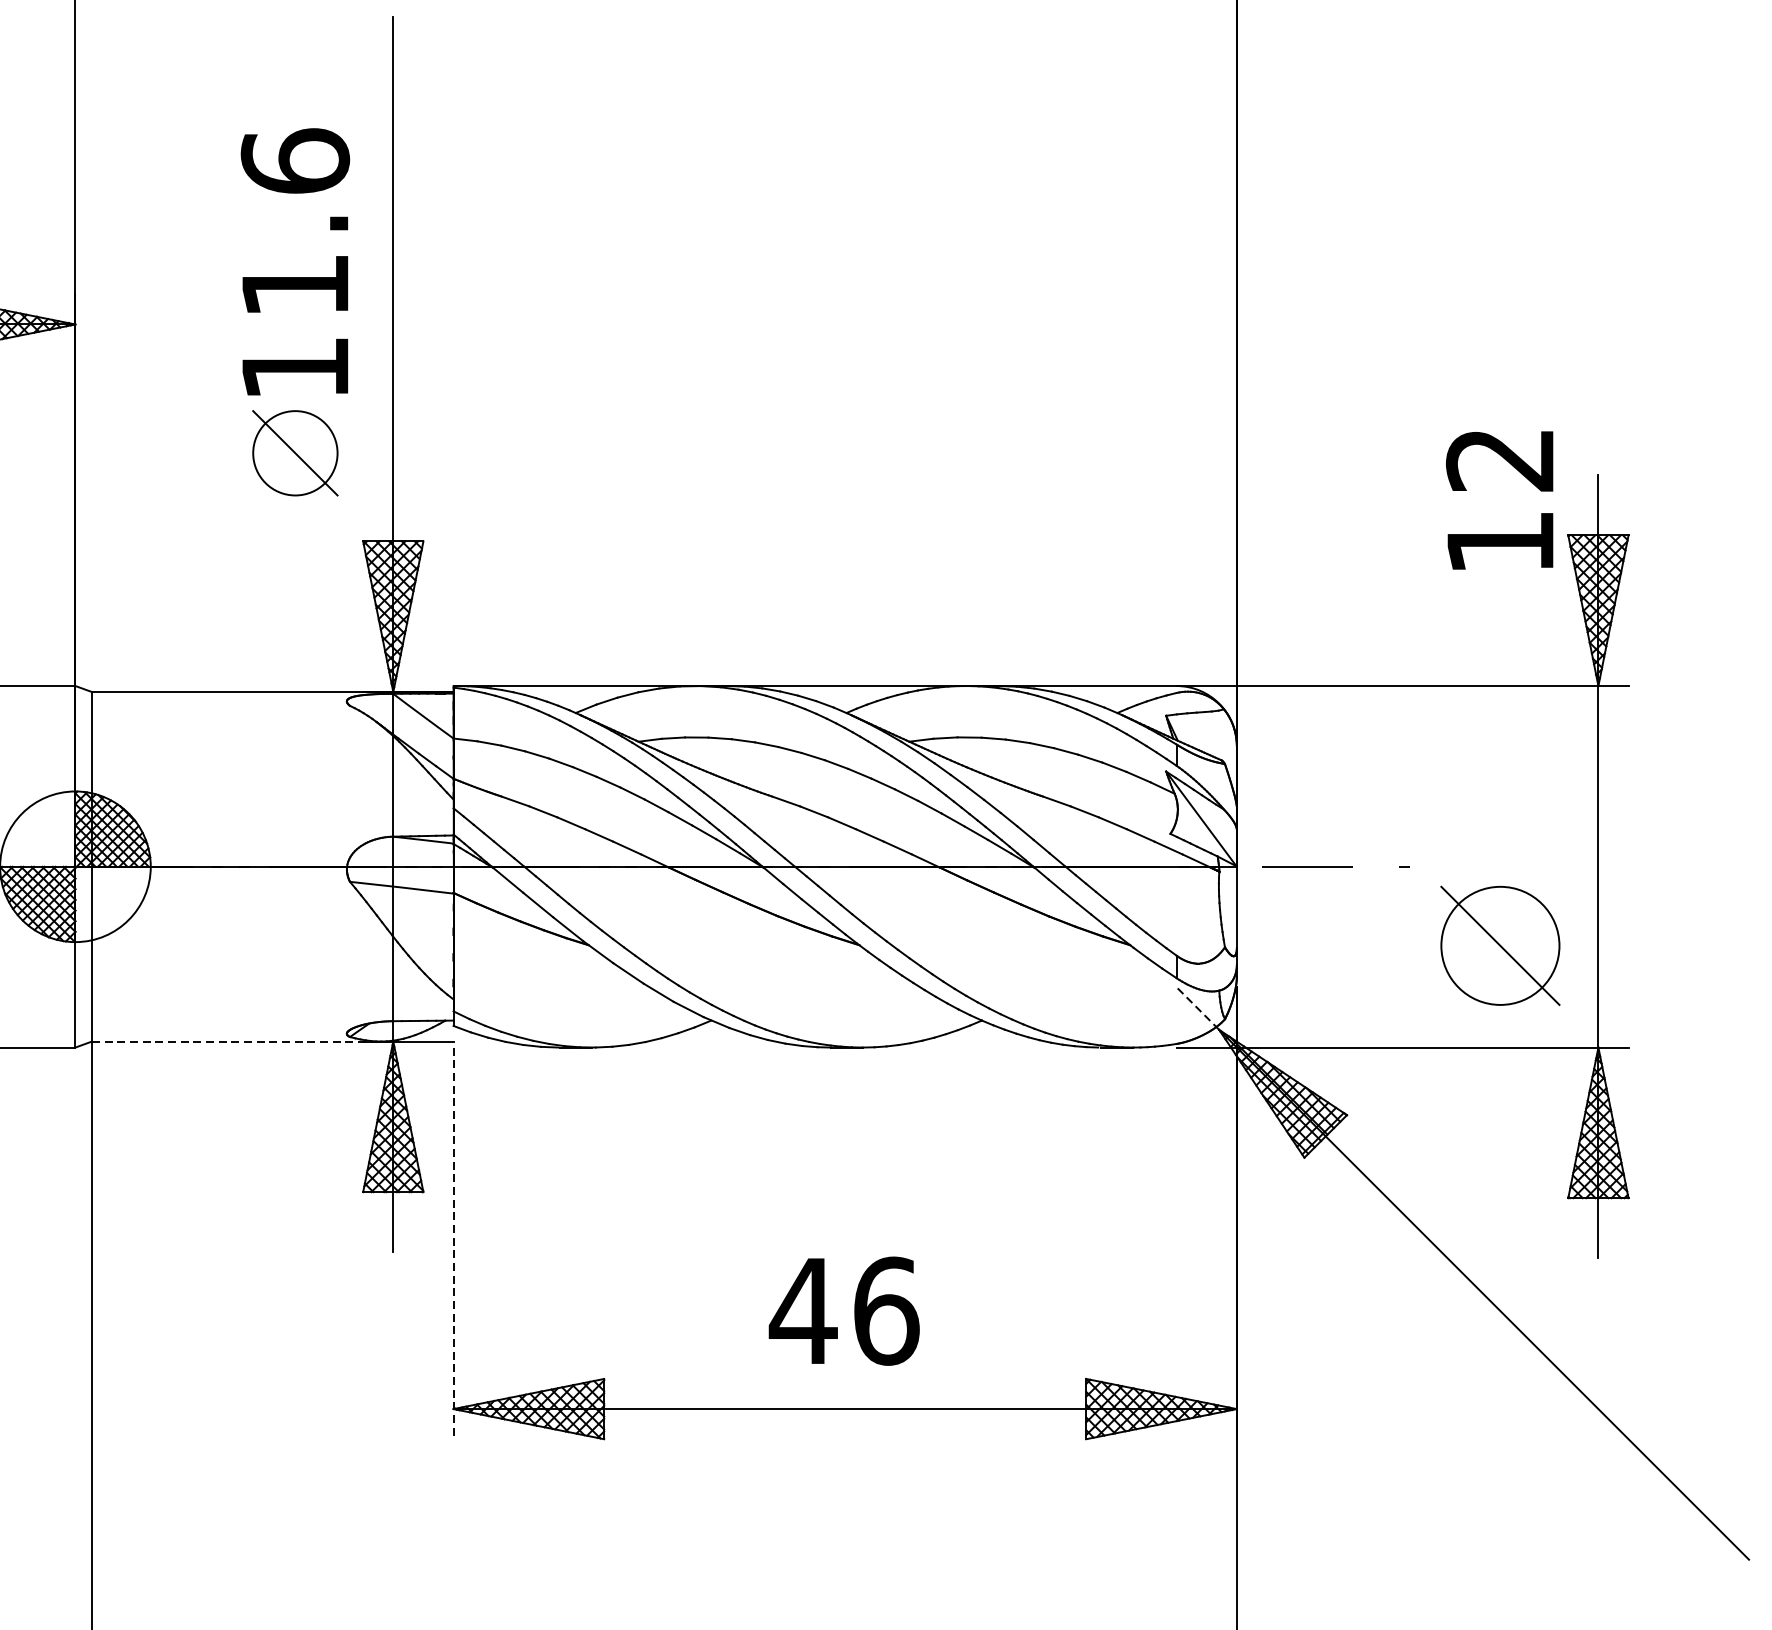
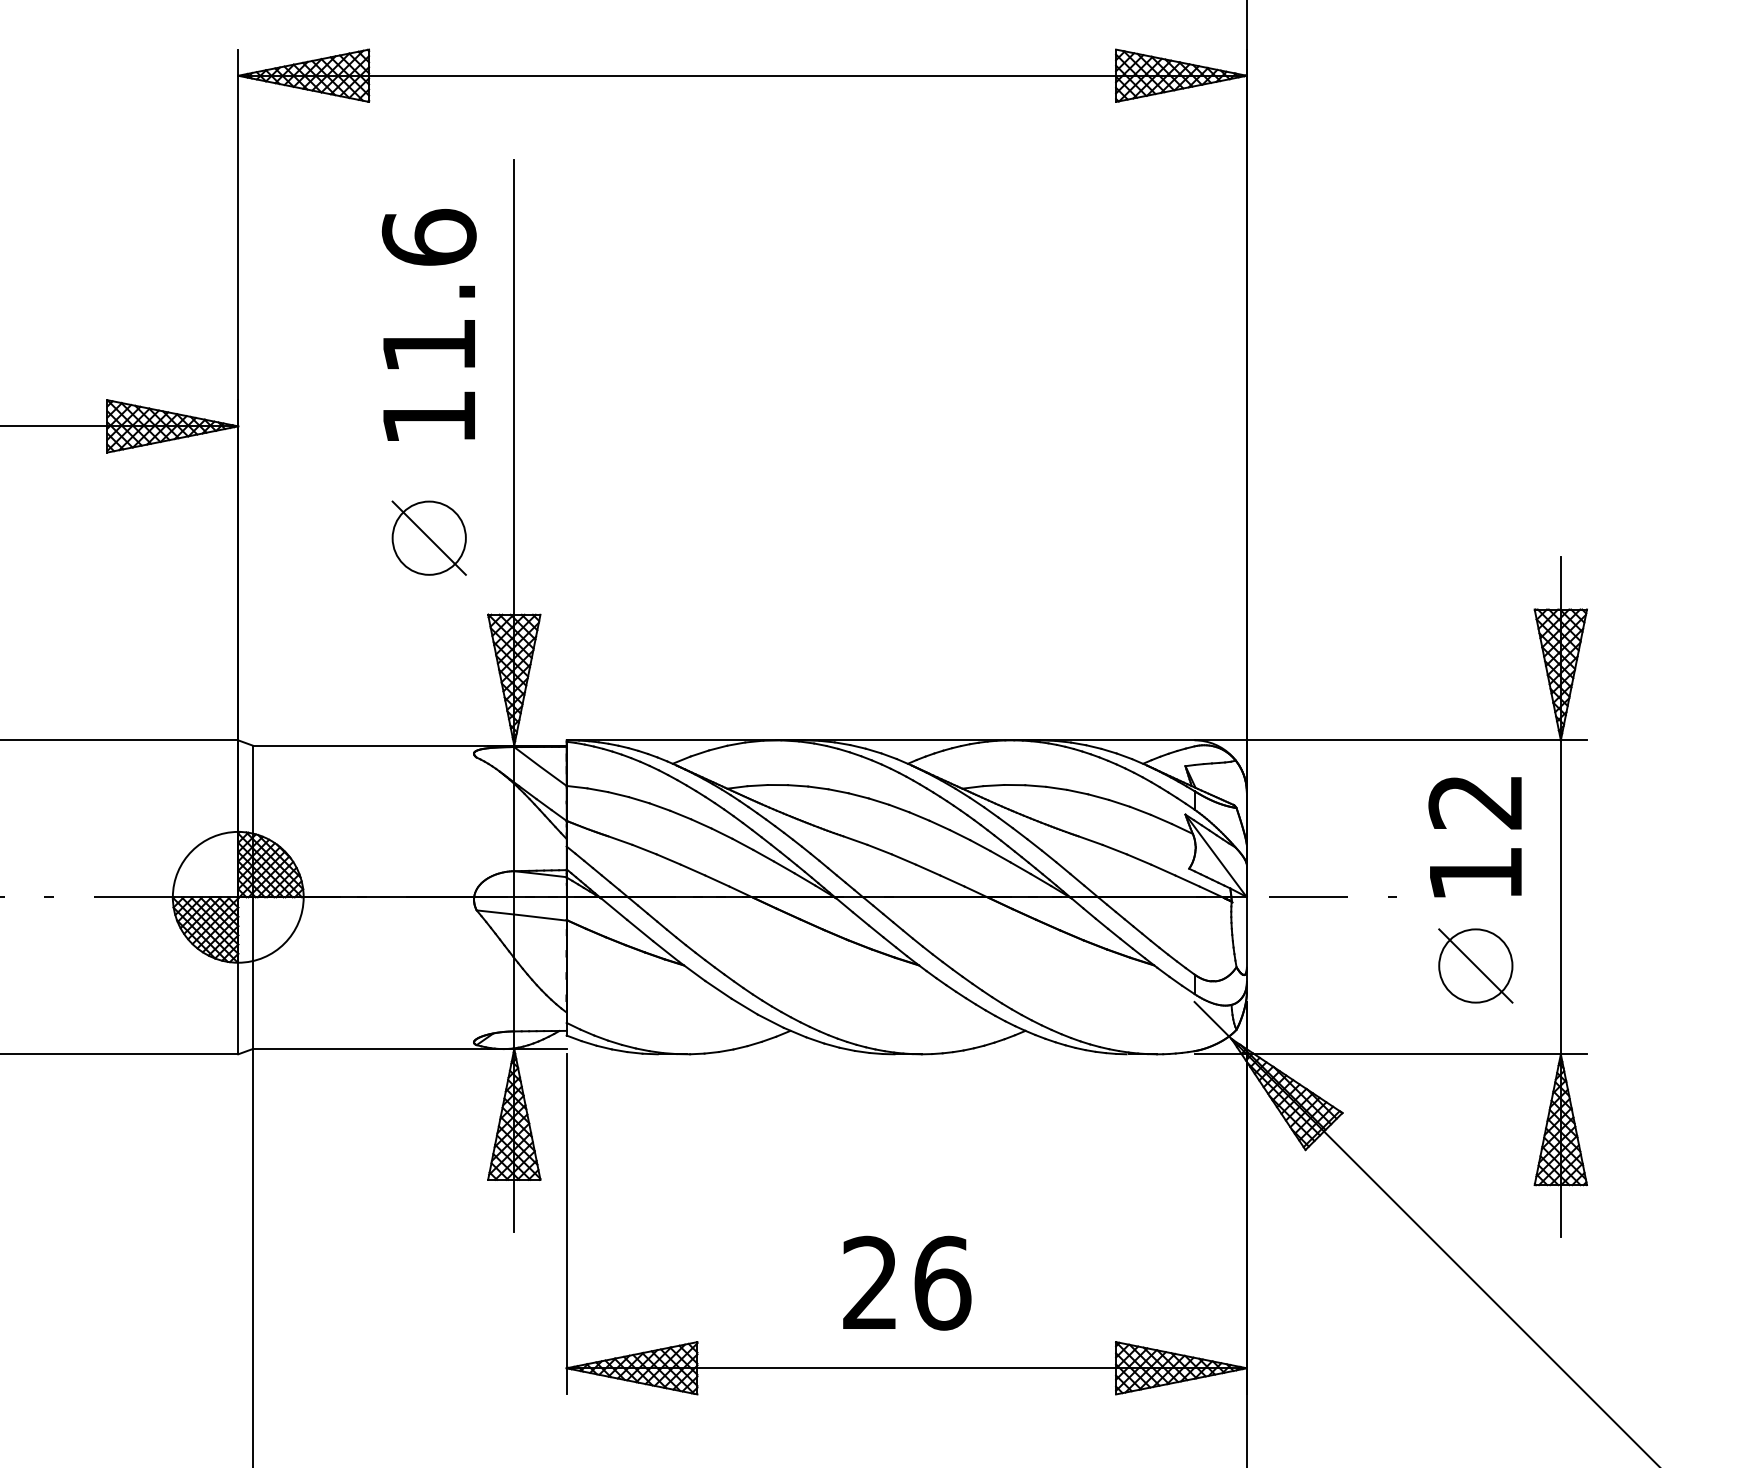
text: (294, 261) -> (428, 324), moved
text: (1498, 500) -> (1474, 837), moved
part: (1500, 945) -> (1475, 965), size x0.71
line: (1197, 1008) -> (1212, 1020), dashed -> solid
line: (236, 1042) -> (378, 1049), dashed -> solid
line: (453, 1243) -> (566, 1224), dashed -> solid
text: (803, 1309) -> (870, 1281), 46 -> 26

